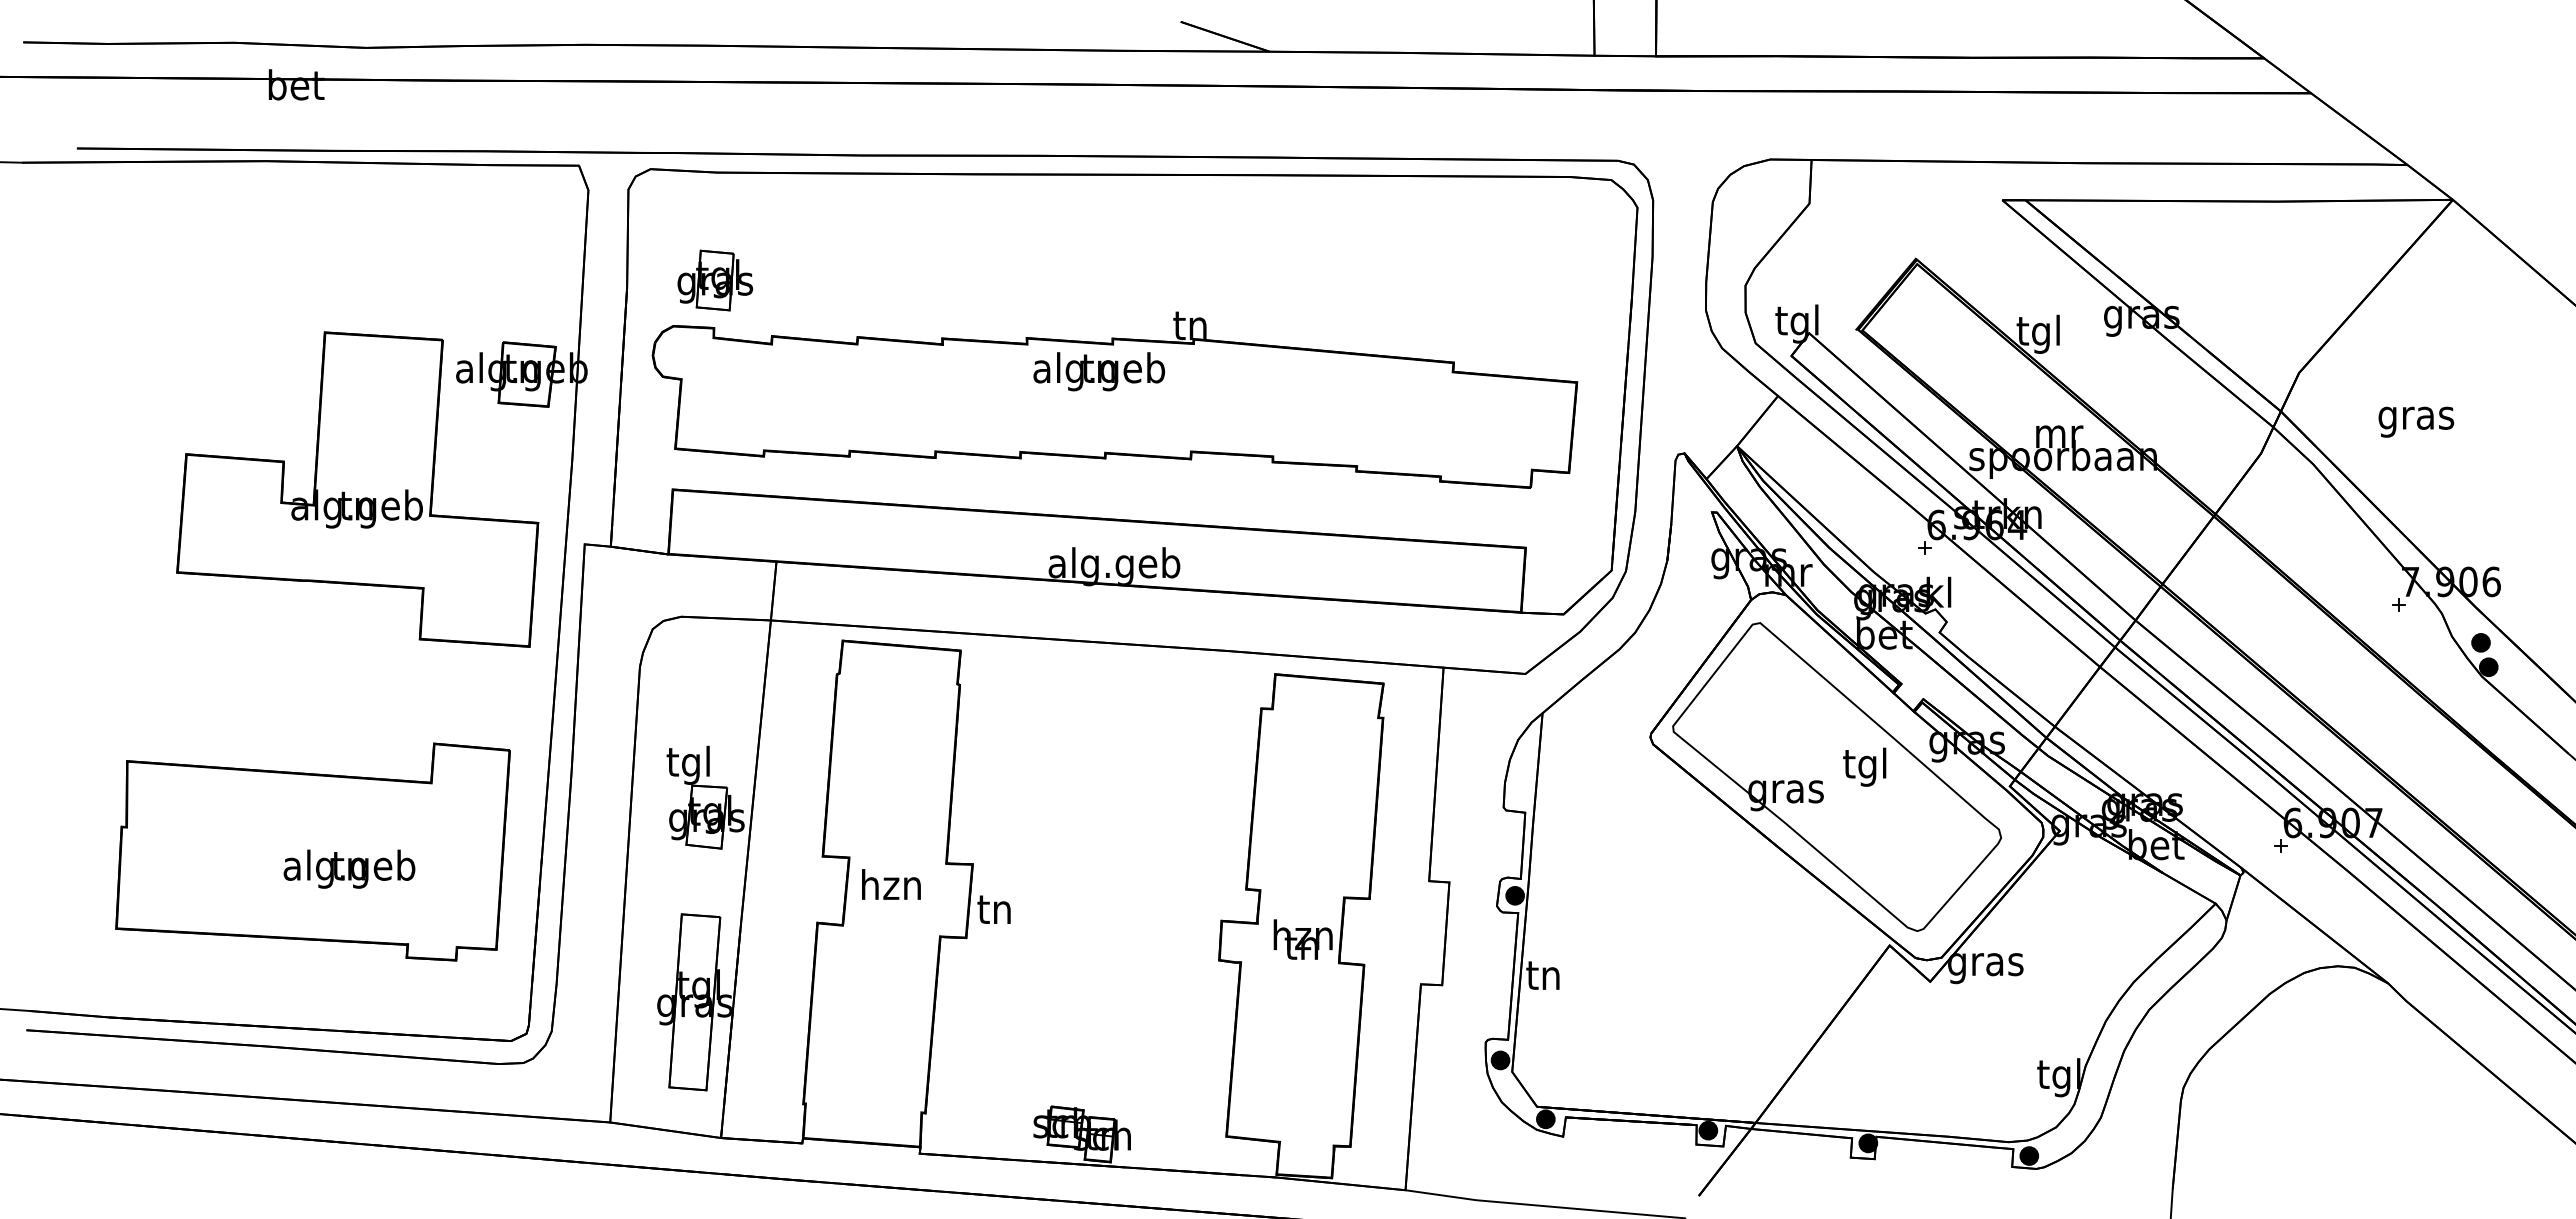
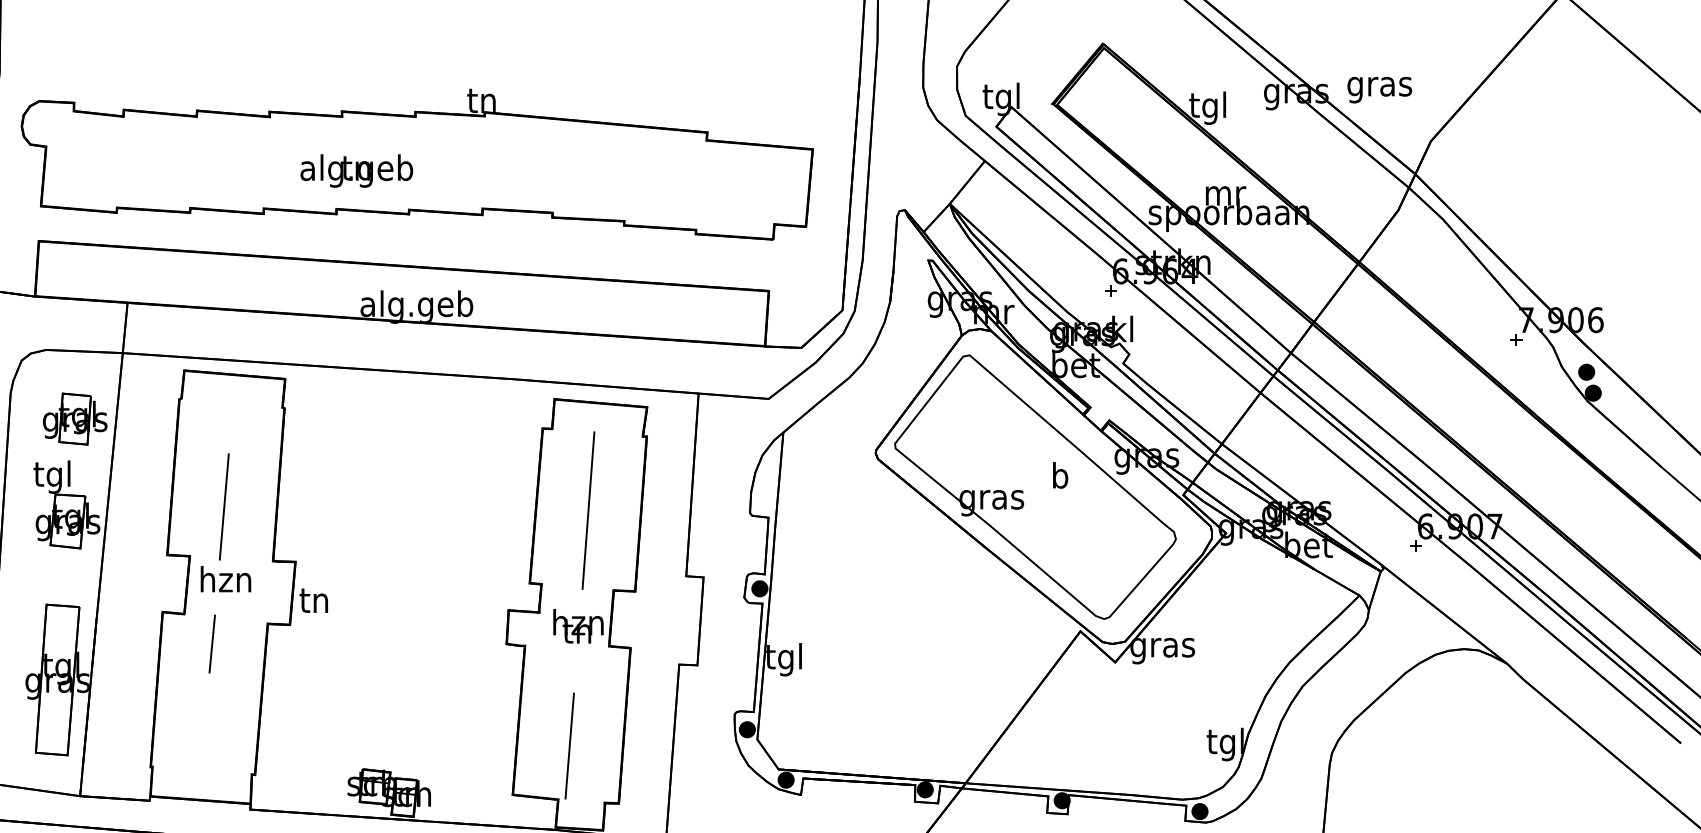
part: (715, 280) -> (75, 419), moved
text: (1098, 371) -> (356, 170), moved
text: (2416, 421) -> (1379, 89), moved
text: (1864, 766) -> (1058, 478), tgl -> b
line: (889, 799) -> (224, 506), added
line: (1314, 804) -> (588, 510), added
line: (875, 960) -> (212, 644), added
text: (1543, 978) -> (784, 659), tn -> tgl
line: (1293, 1079) -> (570, 746), added

